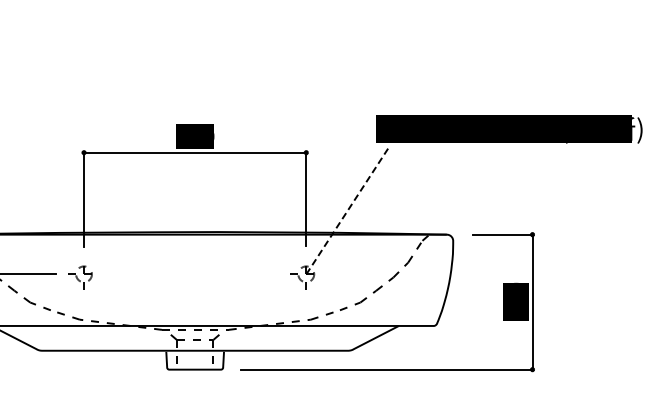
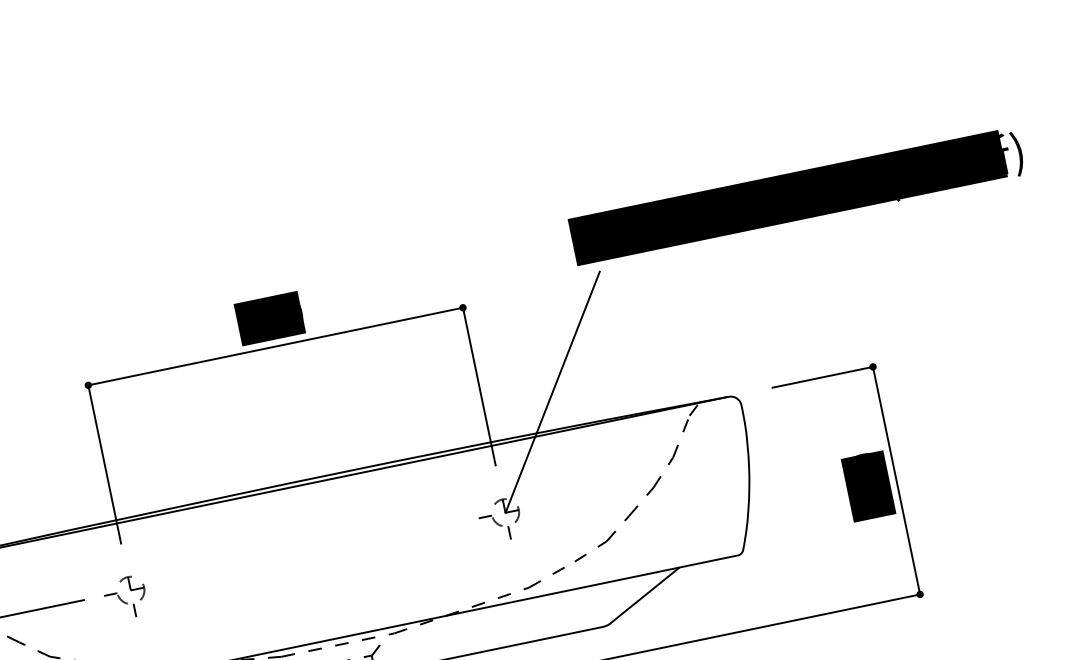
line: (347, 210) -> (552, 390), dashed -> solid

